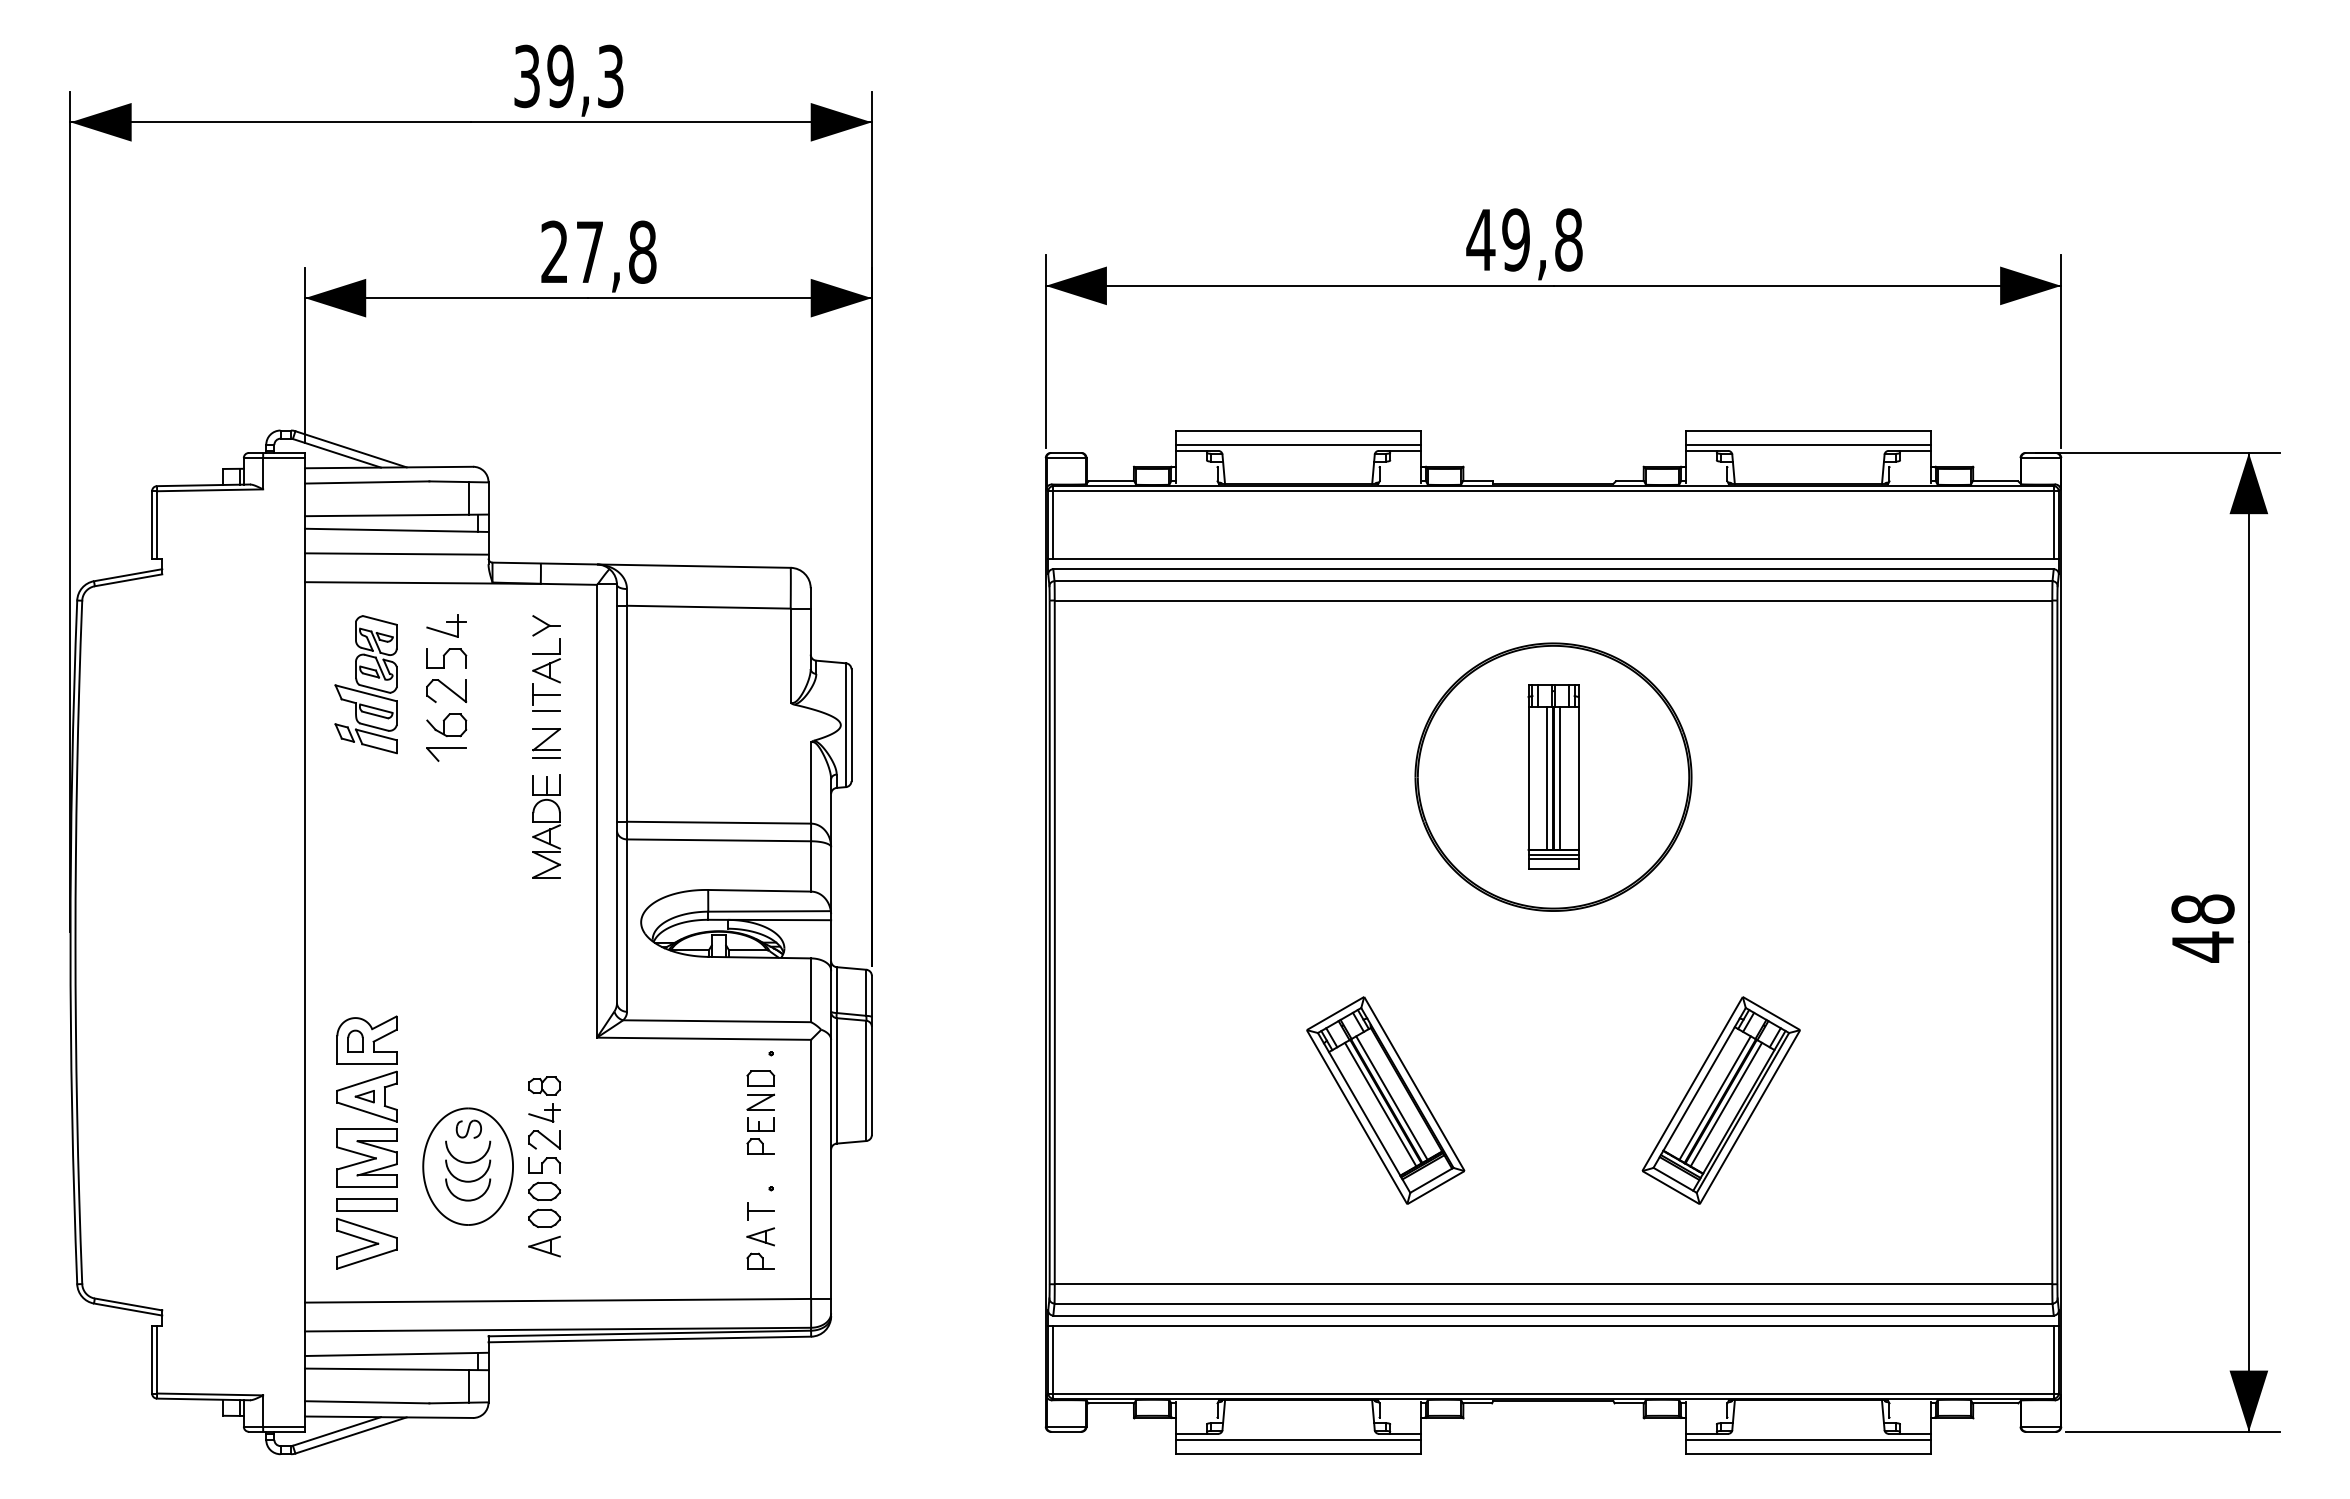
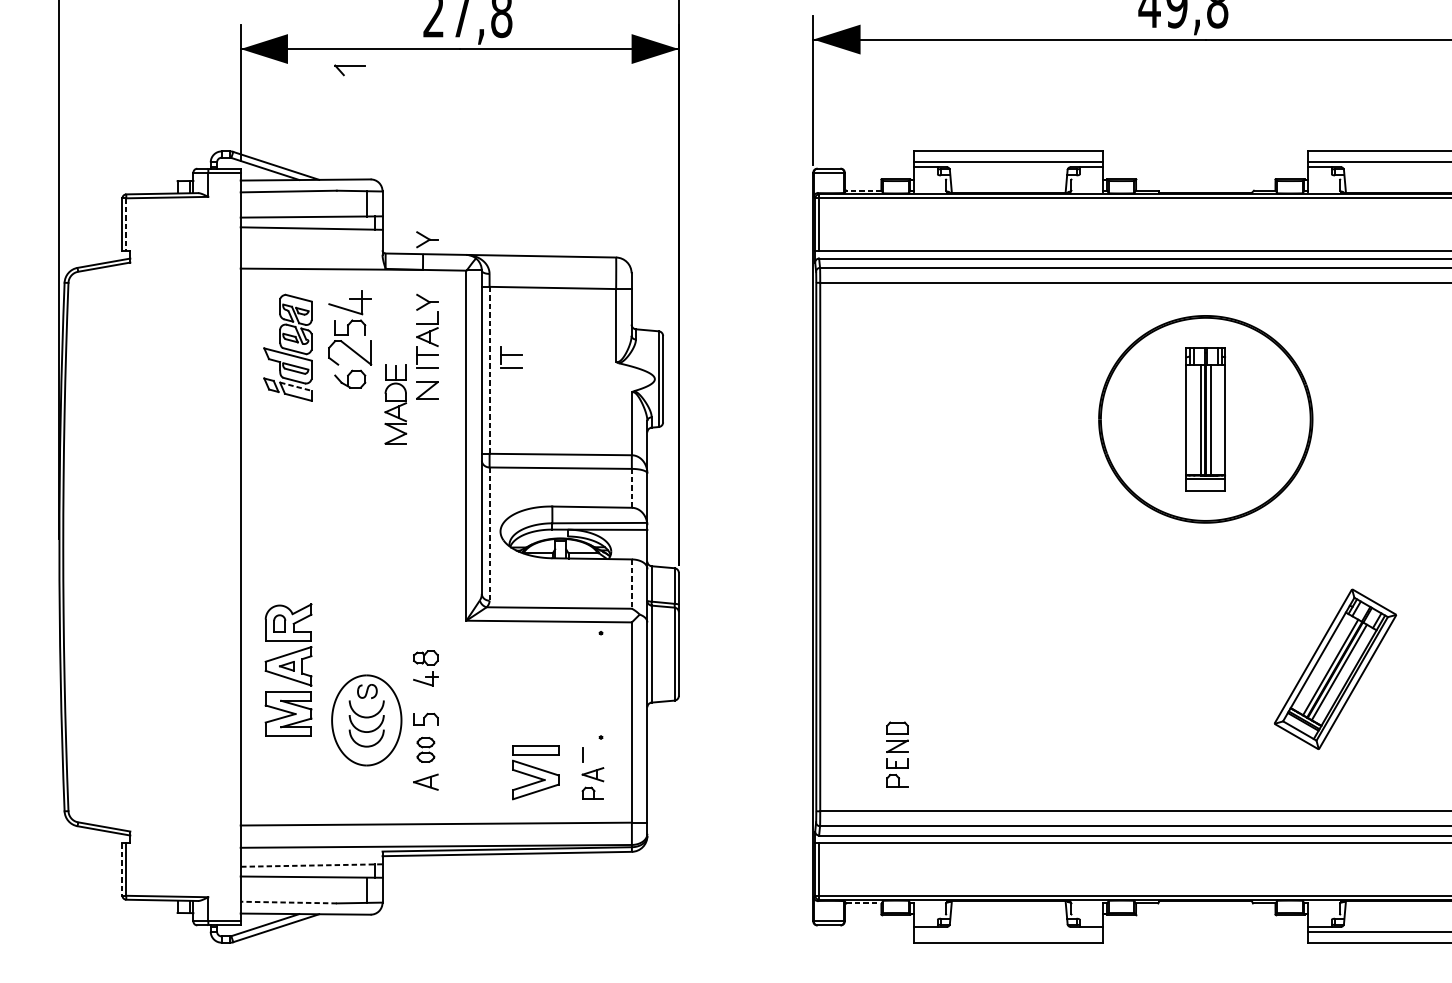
line: (1111, 481) -> (864, 190), solid -> dashed
line: (157, 525) -> (126, 224), solid -> dashed
part: (546, 544) -> (427, 239), added
line: (396, 553) -> (311, 246), removed
part: (446, 625) -> (350, 302), size x1.4
part: (446, 690) -> (350, 352), size x1.4
part: (655, 697) -> (511, 357), added
line: (627, 713) -> (489, 370), solid -> dashed
line: (376, 735) -> (295, 387), solid -> dashed
part: (446, 754) -> (350, 70), moved
line: (546, 758) -> (427, 404), removed
part: (546, 826) -> (395, 404), moved
line: (1553, 859) -> (1205, 482), removed
line: (811, 865) -> (632, 487), solid -> dashed
line: (627, 926) -> (489, 534), solid -> dashed
line: (811, 990) -> (632, 584), solid -> dashed
part: (1385, 1100) -> (1075, 669), removed
part: (760, 1112) -> (897, 754), moved
part: (544, 1139) -> (425, 699), removed
part: (544, 1204) -> (425, 749), size x0.7
line: (760, 1211) -> (592, 755), removed
part: (366, 1233) -> (535, 772), moved
line: (396, 1354) -> (311, 865), solid -> dashed
line: (152, 1359) -> (122, 869), solid -> dashed
line: (366, 1402) -> (288, 902), solid -> dashed
line: (1111, 1403) -> (864, 903), solid -> dashed
line: (1298, 1439) -> (1008, 931), removed

